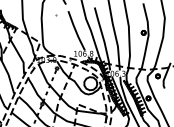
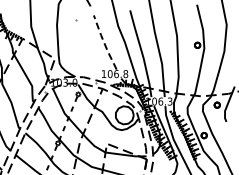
line: (76, 30) -> (104, 42), solid -> dashed

